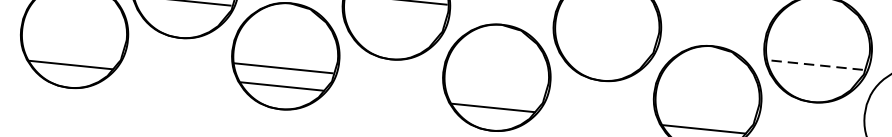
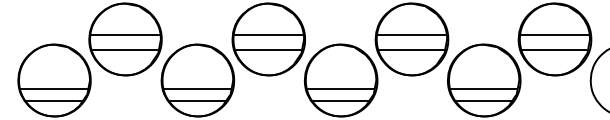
line: (607, 20) -> (411, 34), added
line: (392, 22) -> (267, 50), added
line: (818, 41) -> (554, 34), added
line: (603, 43) -> (410, 50), added
line: (71, 46) -> (53, 88), added
line: (814, 65) -> (553, 50), dashed -> solid
line: (494, 89) -> (340, 88), added
line: (705, 110) -> (483, 88), added

